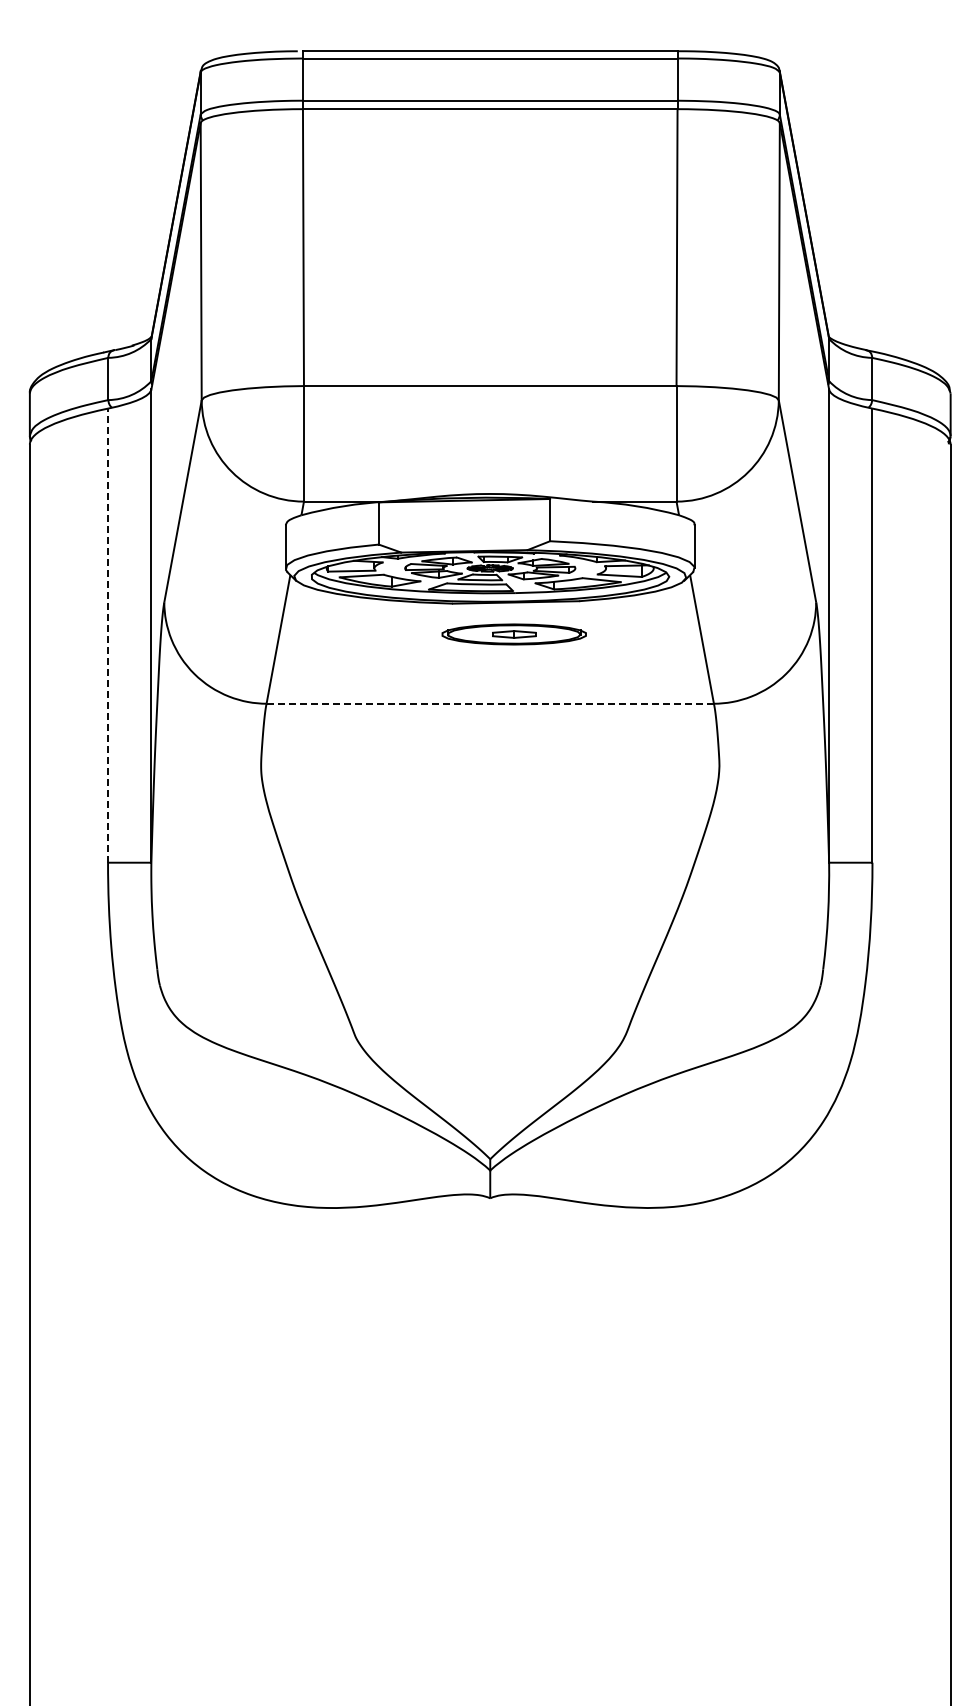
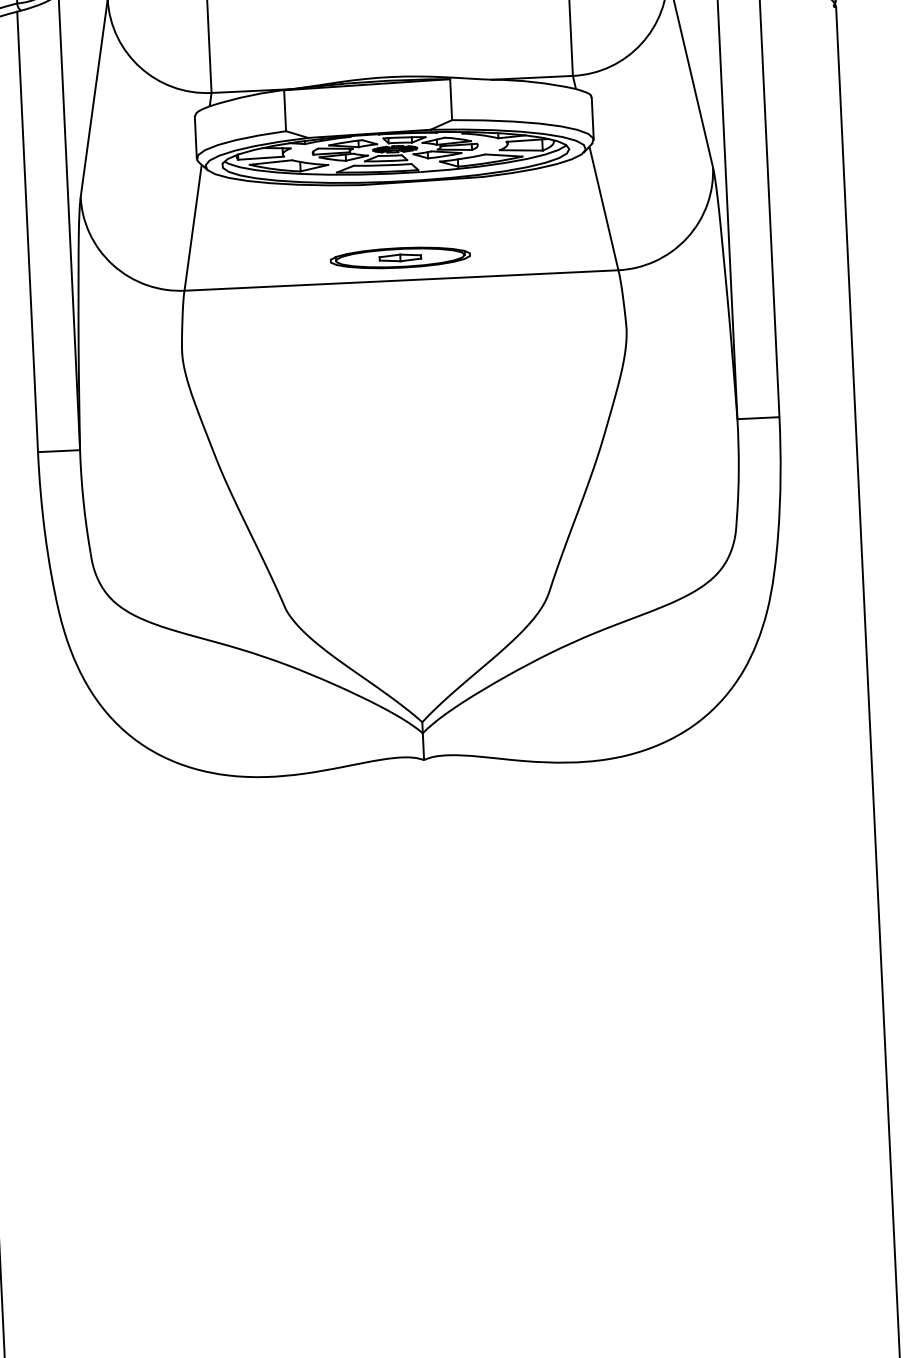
part: (513, 634) -> (399, 257), moved
line: (108, 635) -> (28, 231), dashed -> solid
line: (490, 703) -> (401, 280), dashed -> solid

